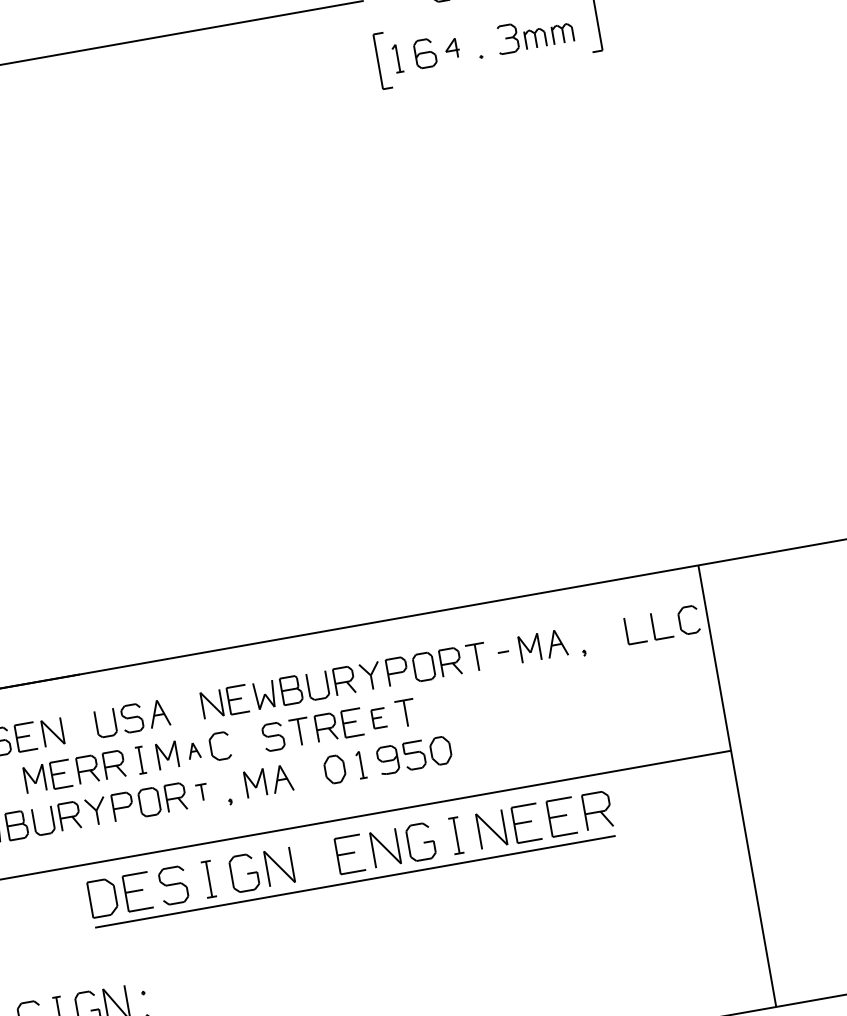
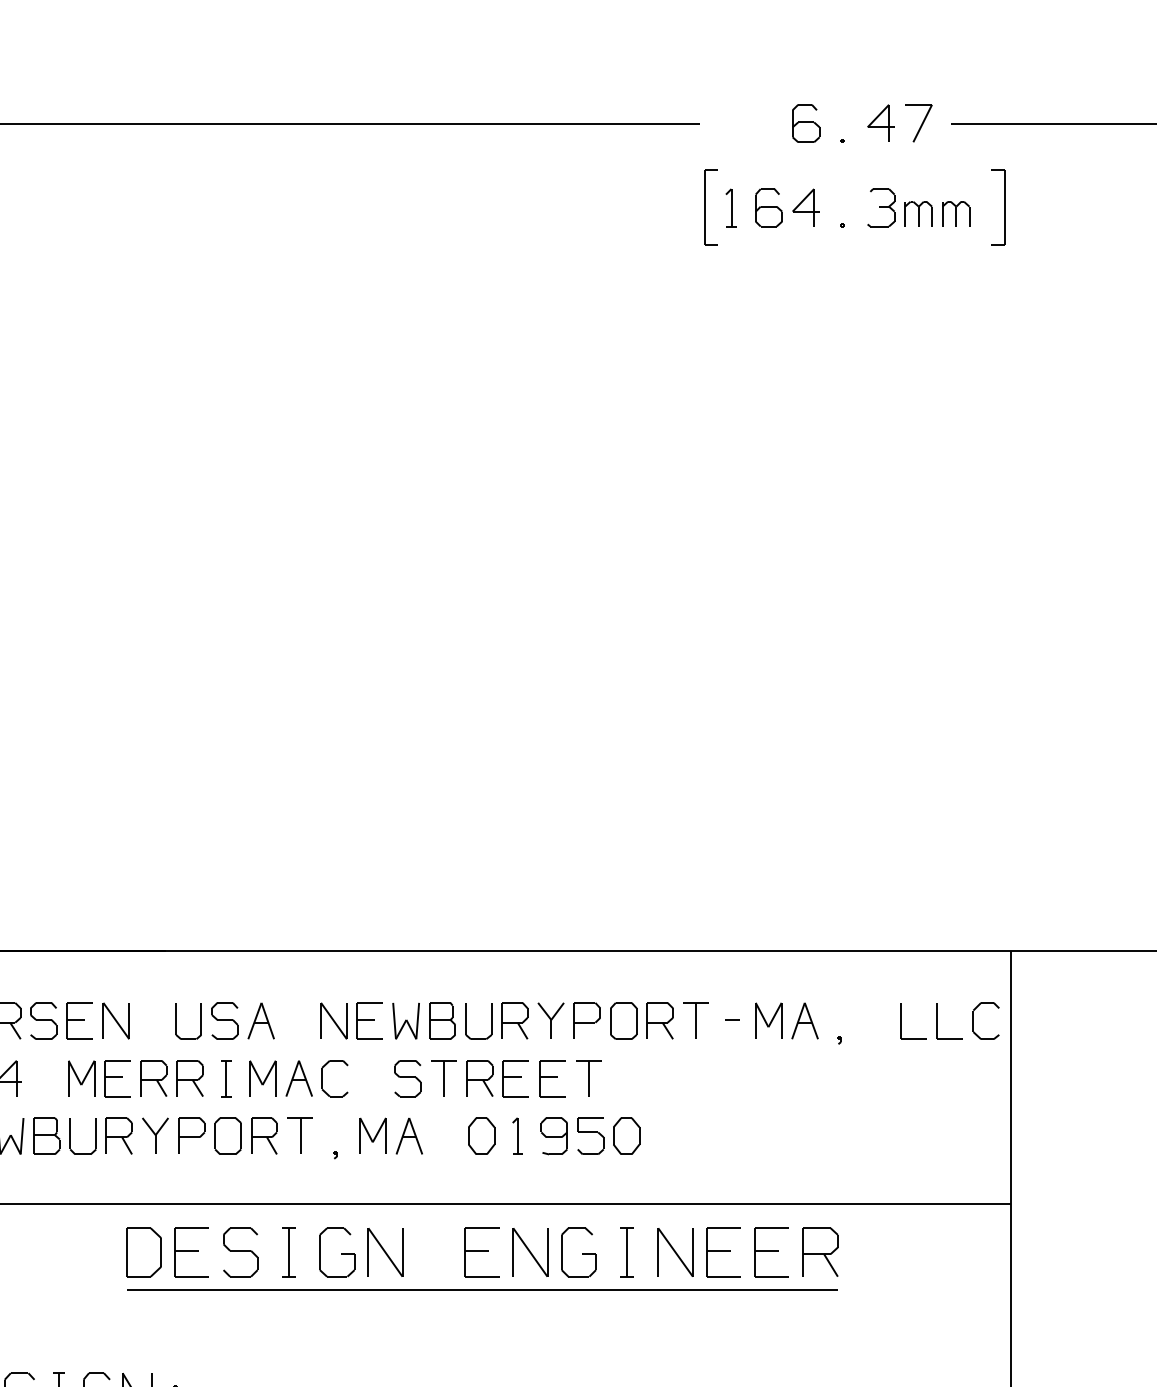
part: (452, 48) -> (805, 207), size x1.43
part: (379, 718) -> (552, 1078), size x1.43
part: (193, 750) -> (298, 1078), size x1.67
part: (201, 792) -> (299, 1135), size x1.67

